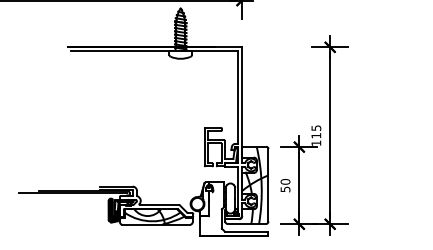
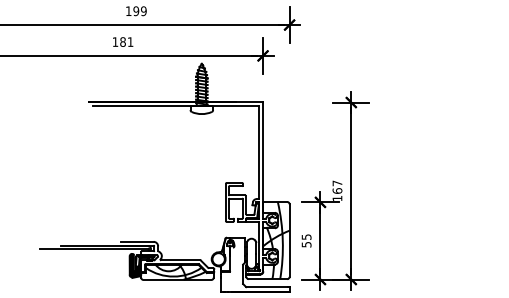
text: (316, 131) -> (337, 186), 115 -> 167
text: (285, 182) -> (306, 237), 50 -> 55

